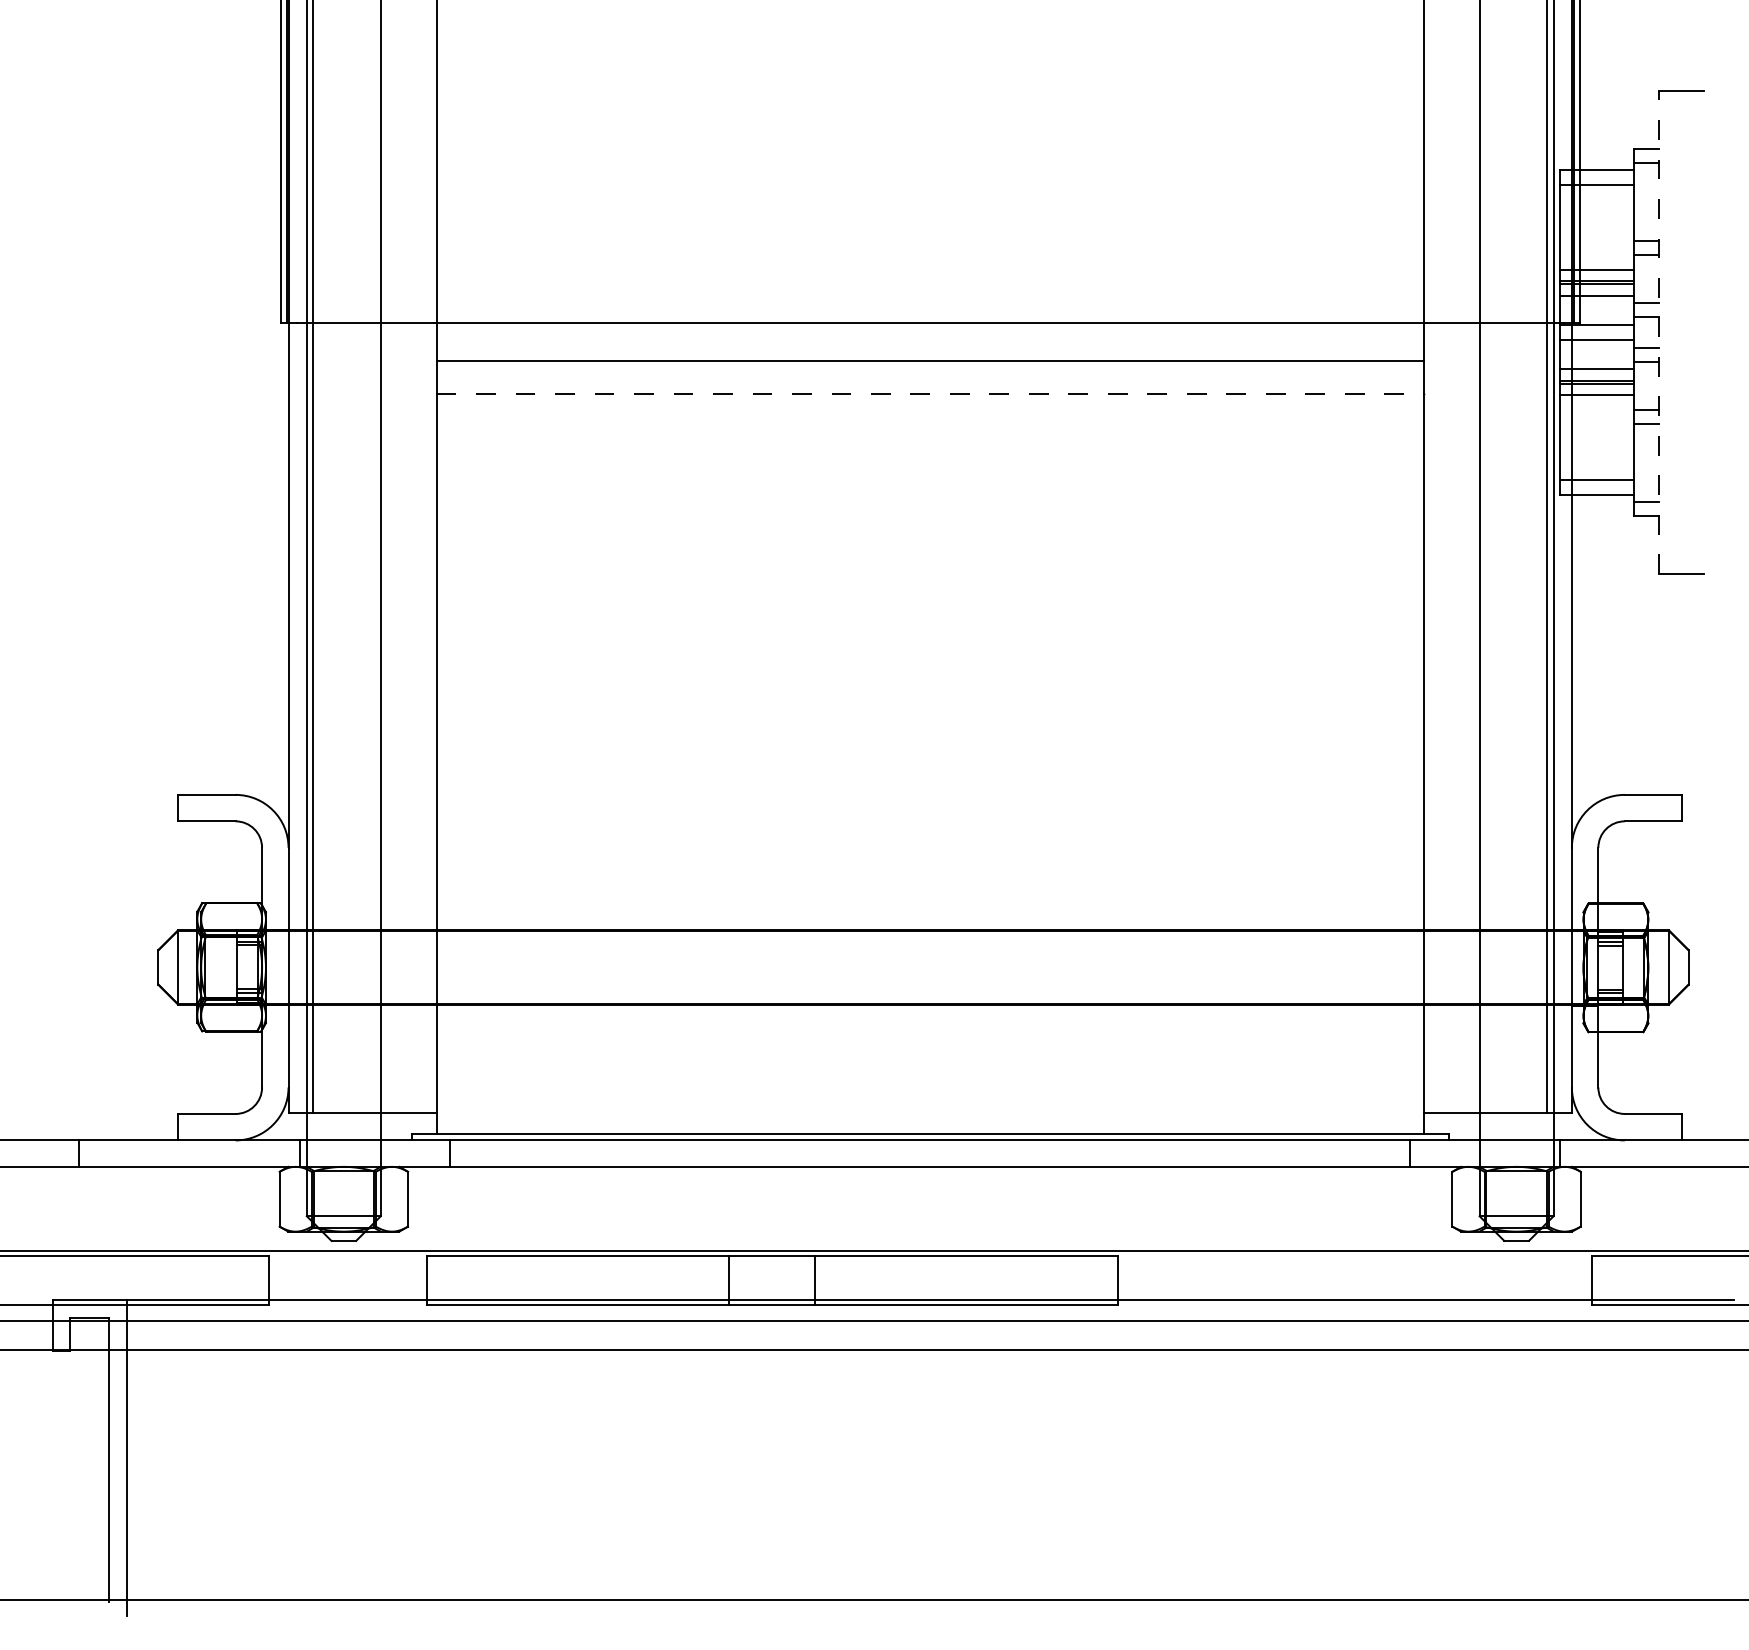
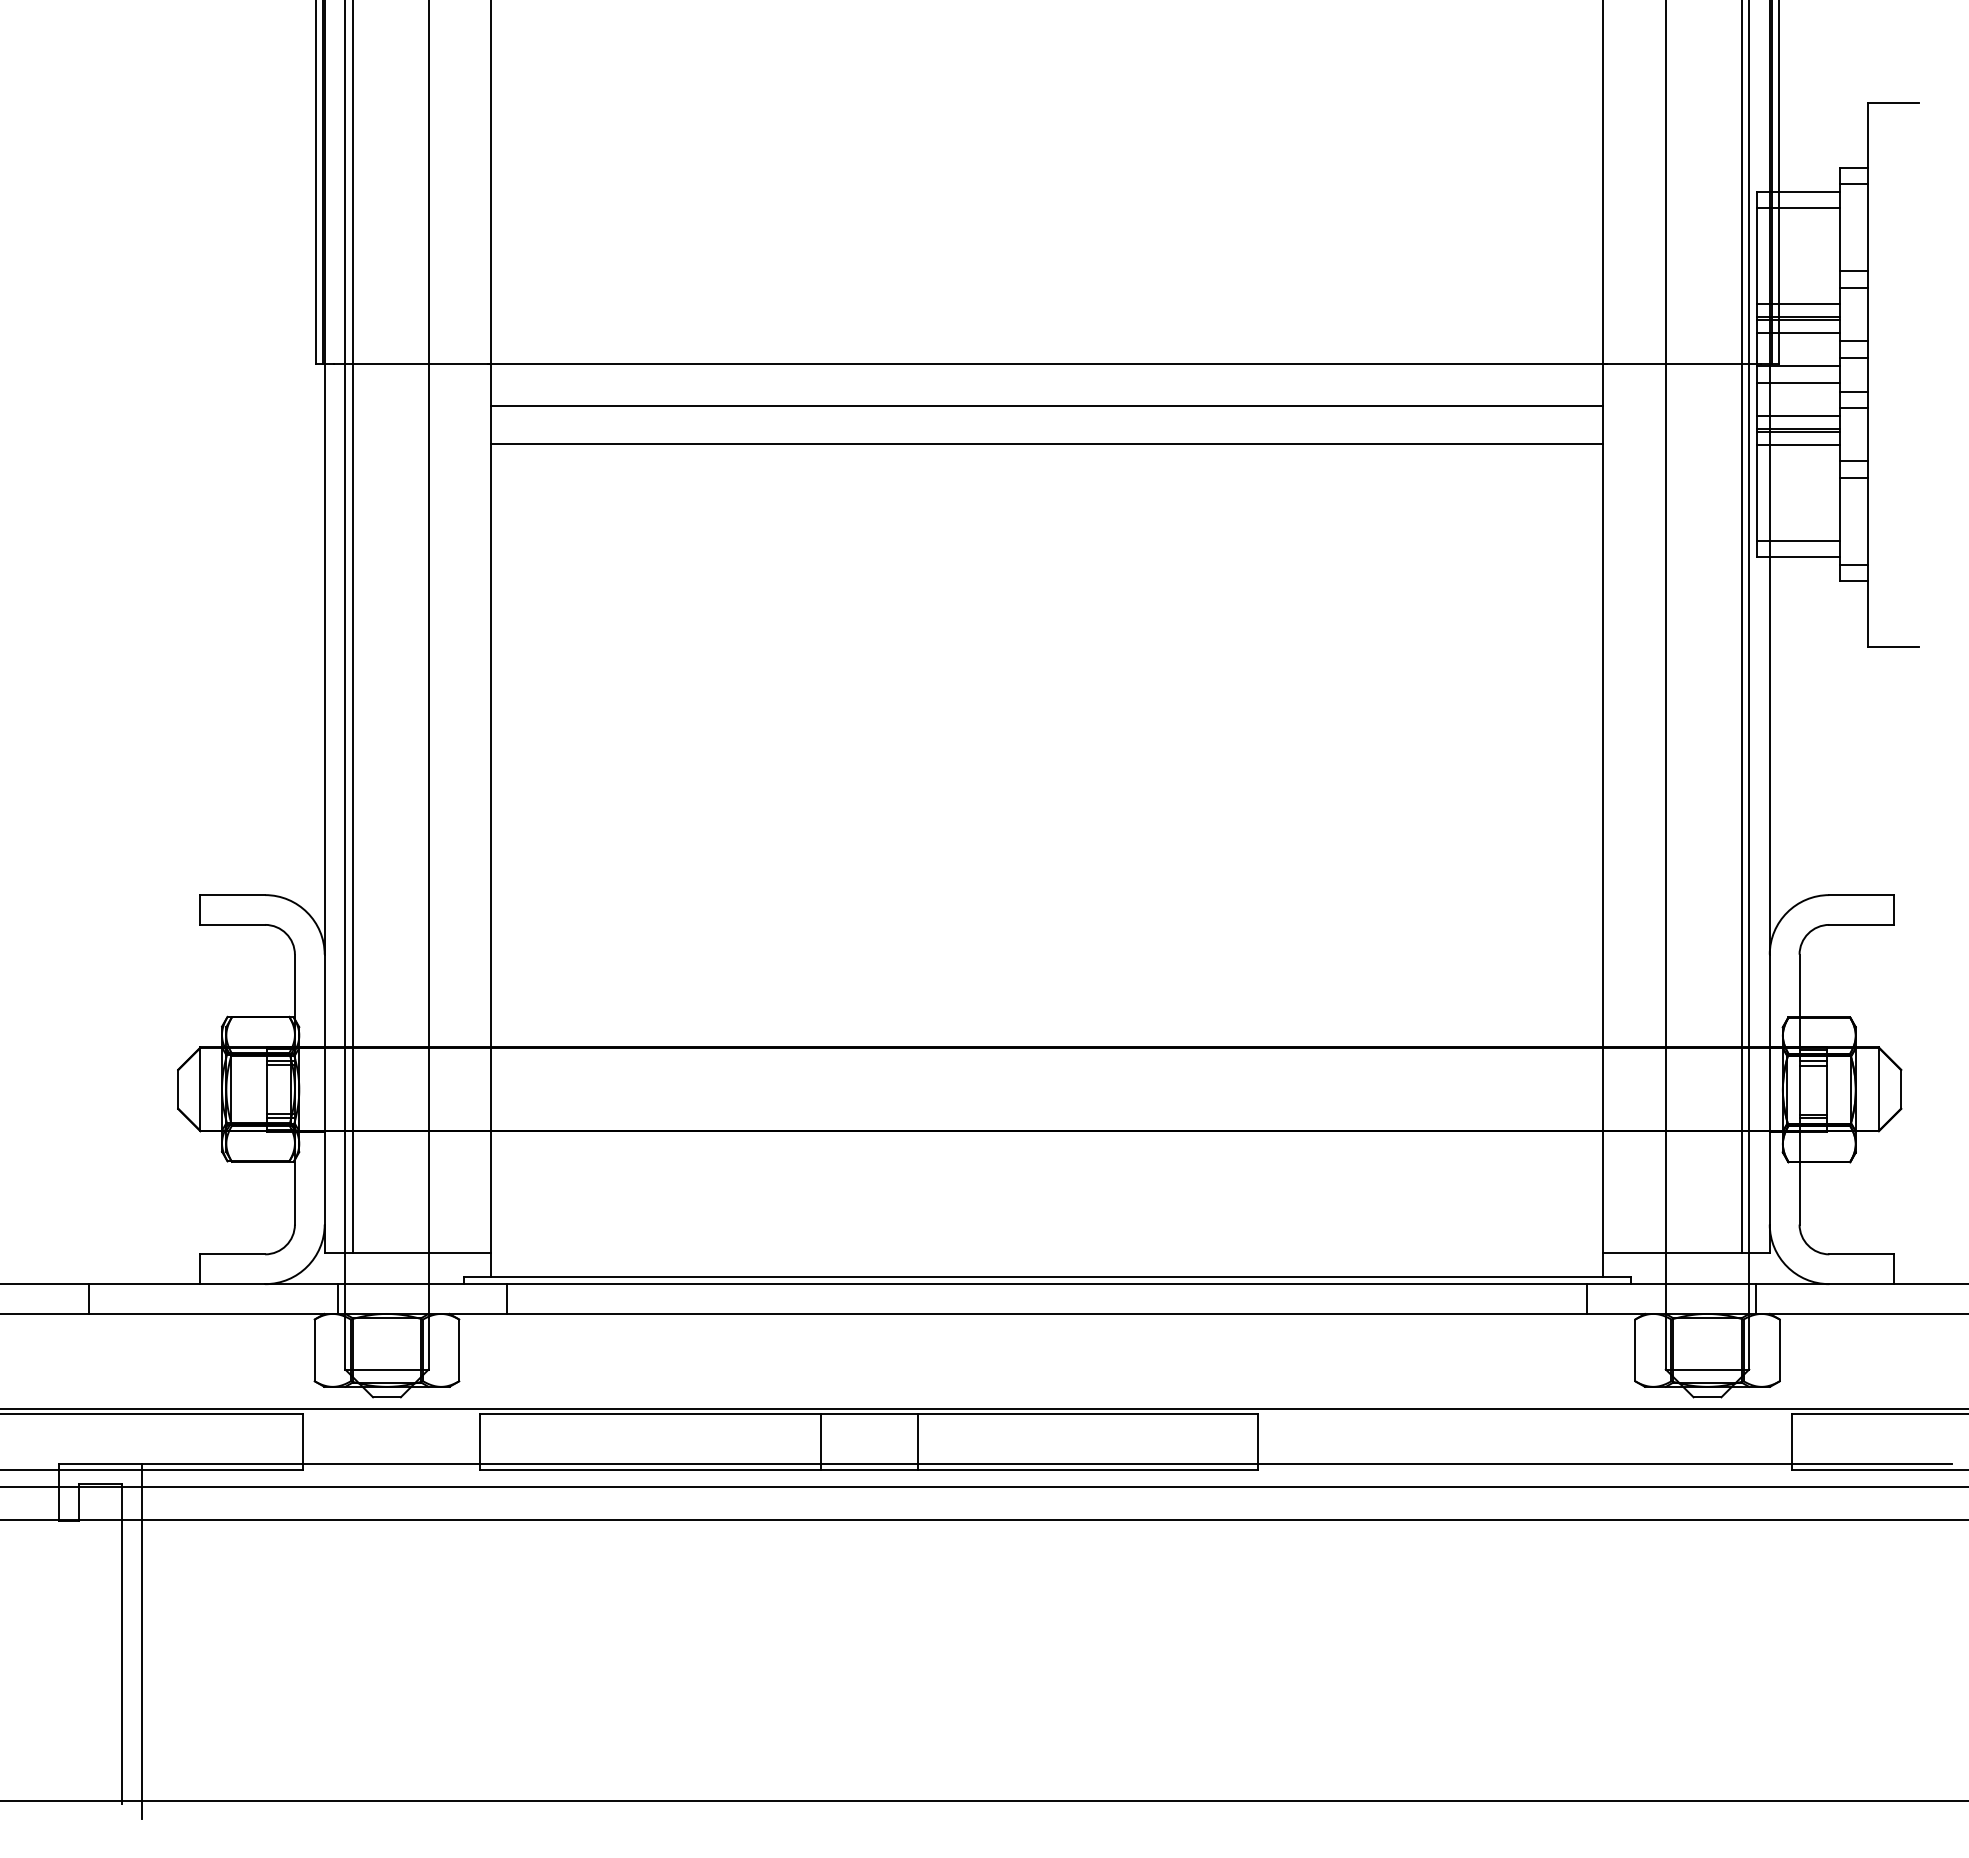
line: (1658, 332) -> (1867, 374), dashed -> solid
line: (930, 393) -> (1047, 443), dashed -> solid

